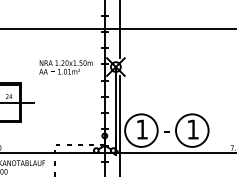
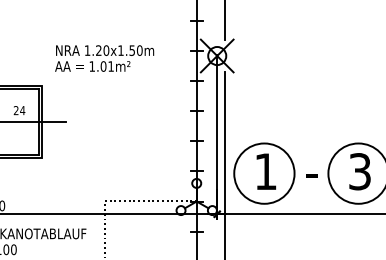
text: (65, 67) -> (103, 58), moved
text: (192, 129) -> (358, 171), 1 -> 3

